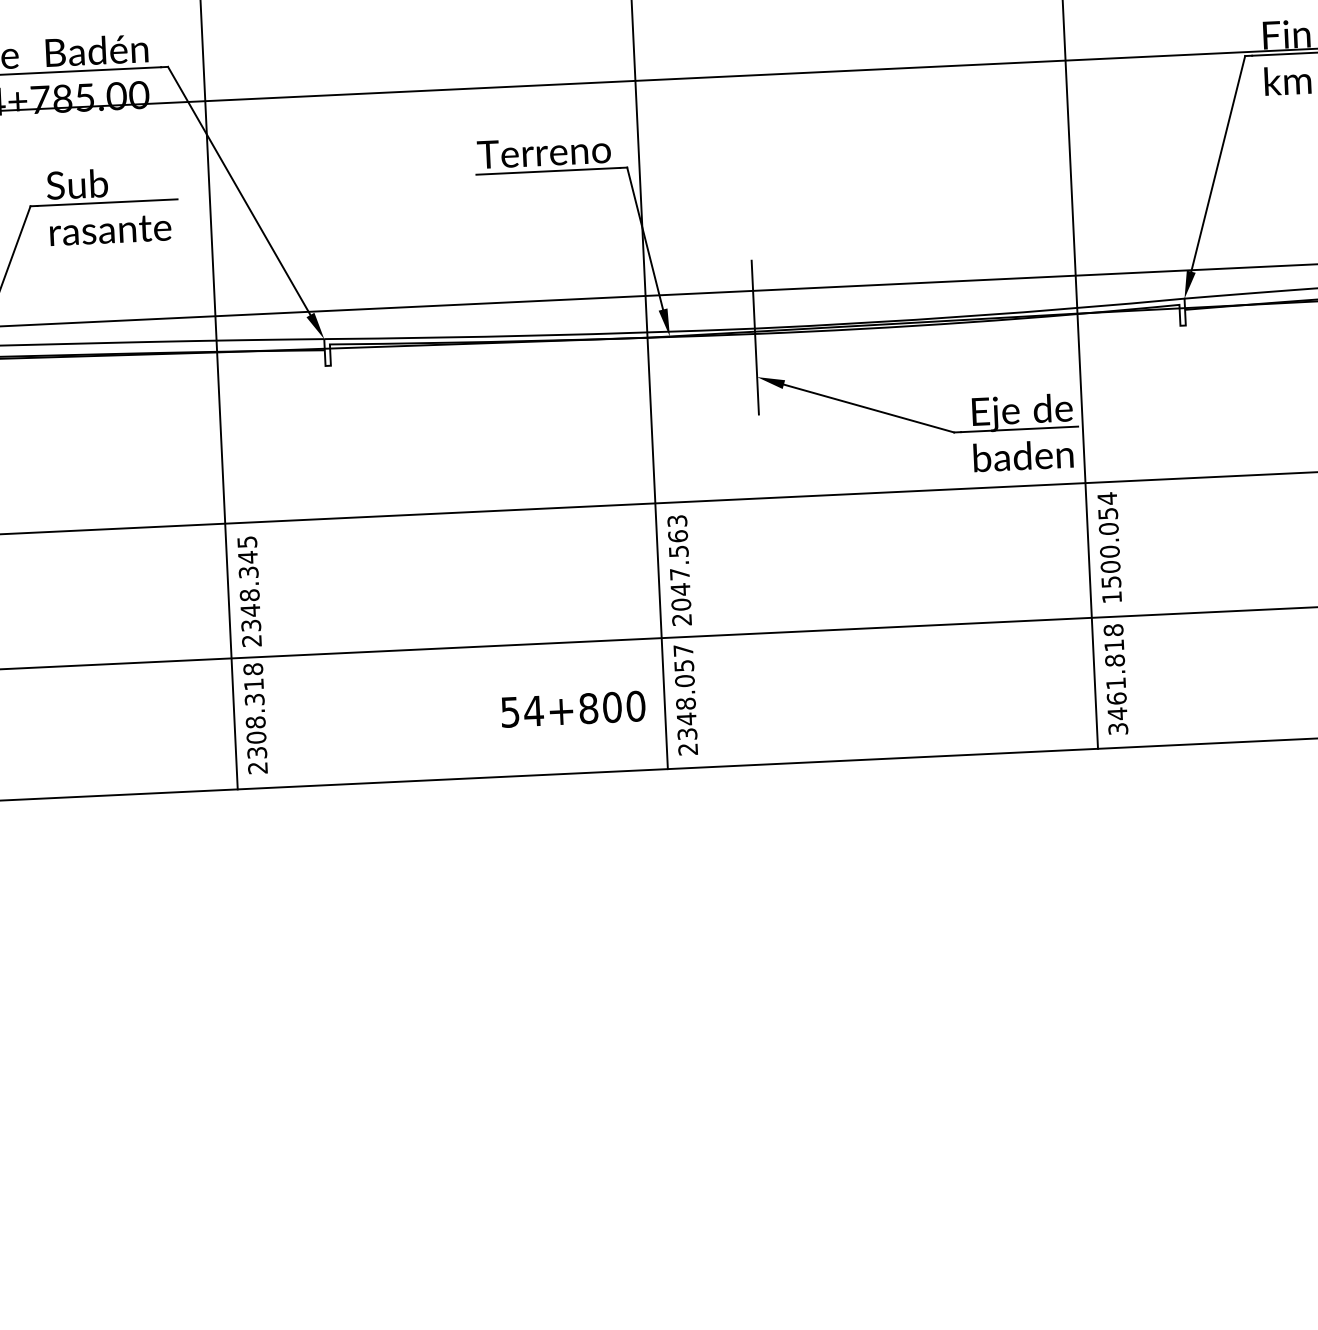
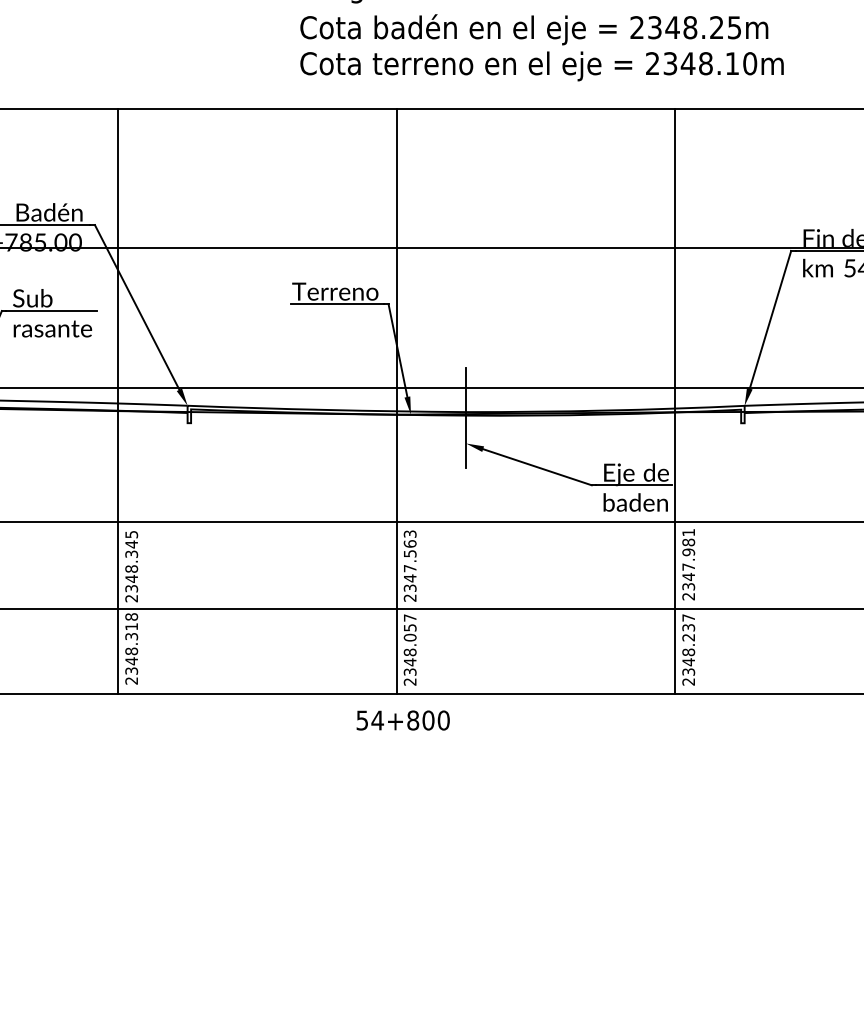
text: (1109, 547) -> (688, 564), 1500.054 -> 2347.981
text: (680, 605) -> (409, 588), 2047.563 -> 2347.563
text: (1115, 679) -> (688, 649), 3461.818 -> 2348.237
text: (572, 709) -> (402, 720), moved
text: (256, 738) -> (131, 661), 2308.318 -> 2348.318

